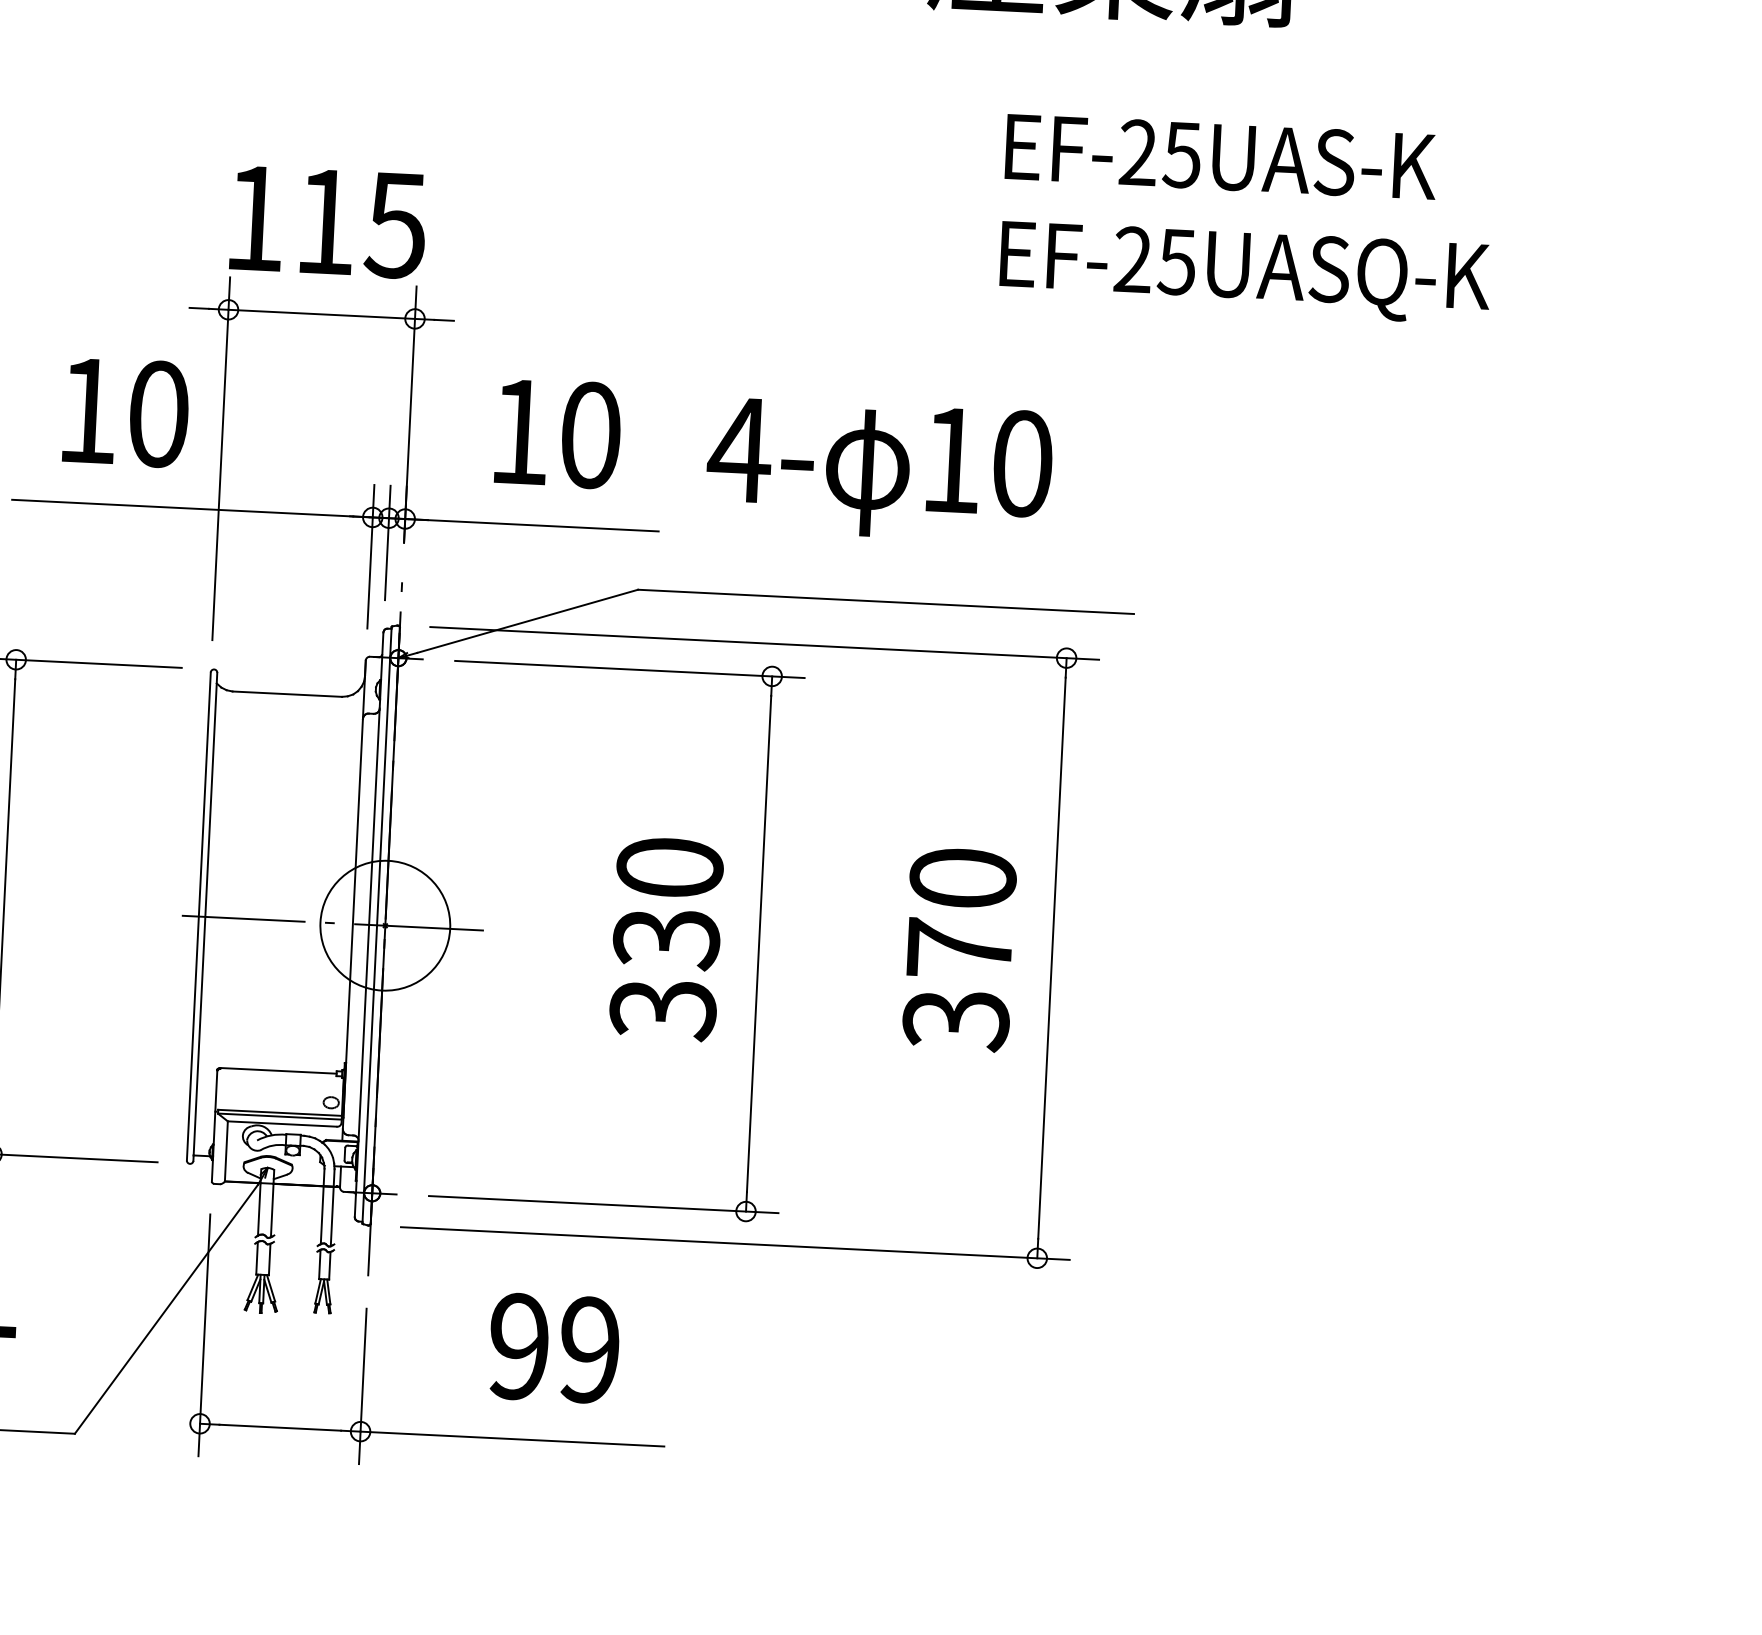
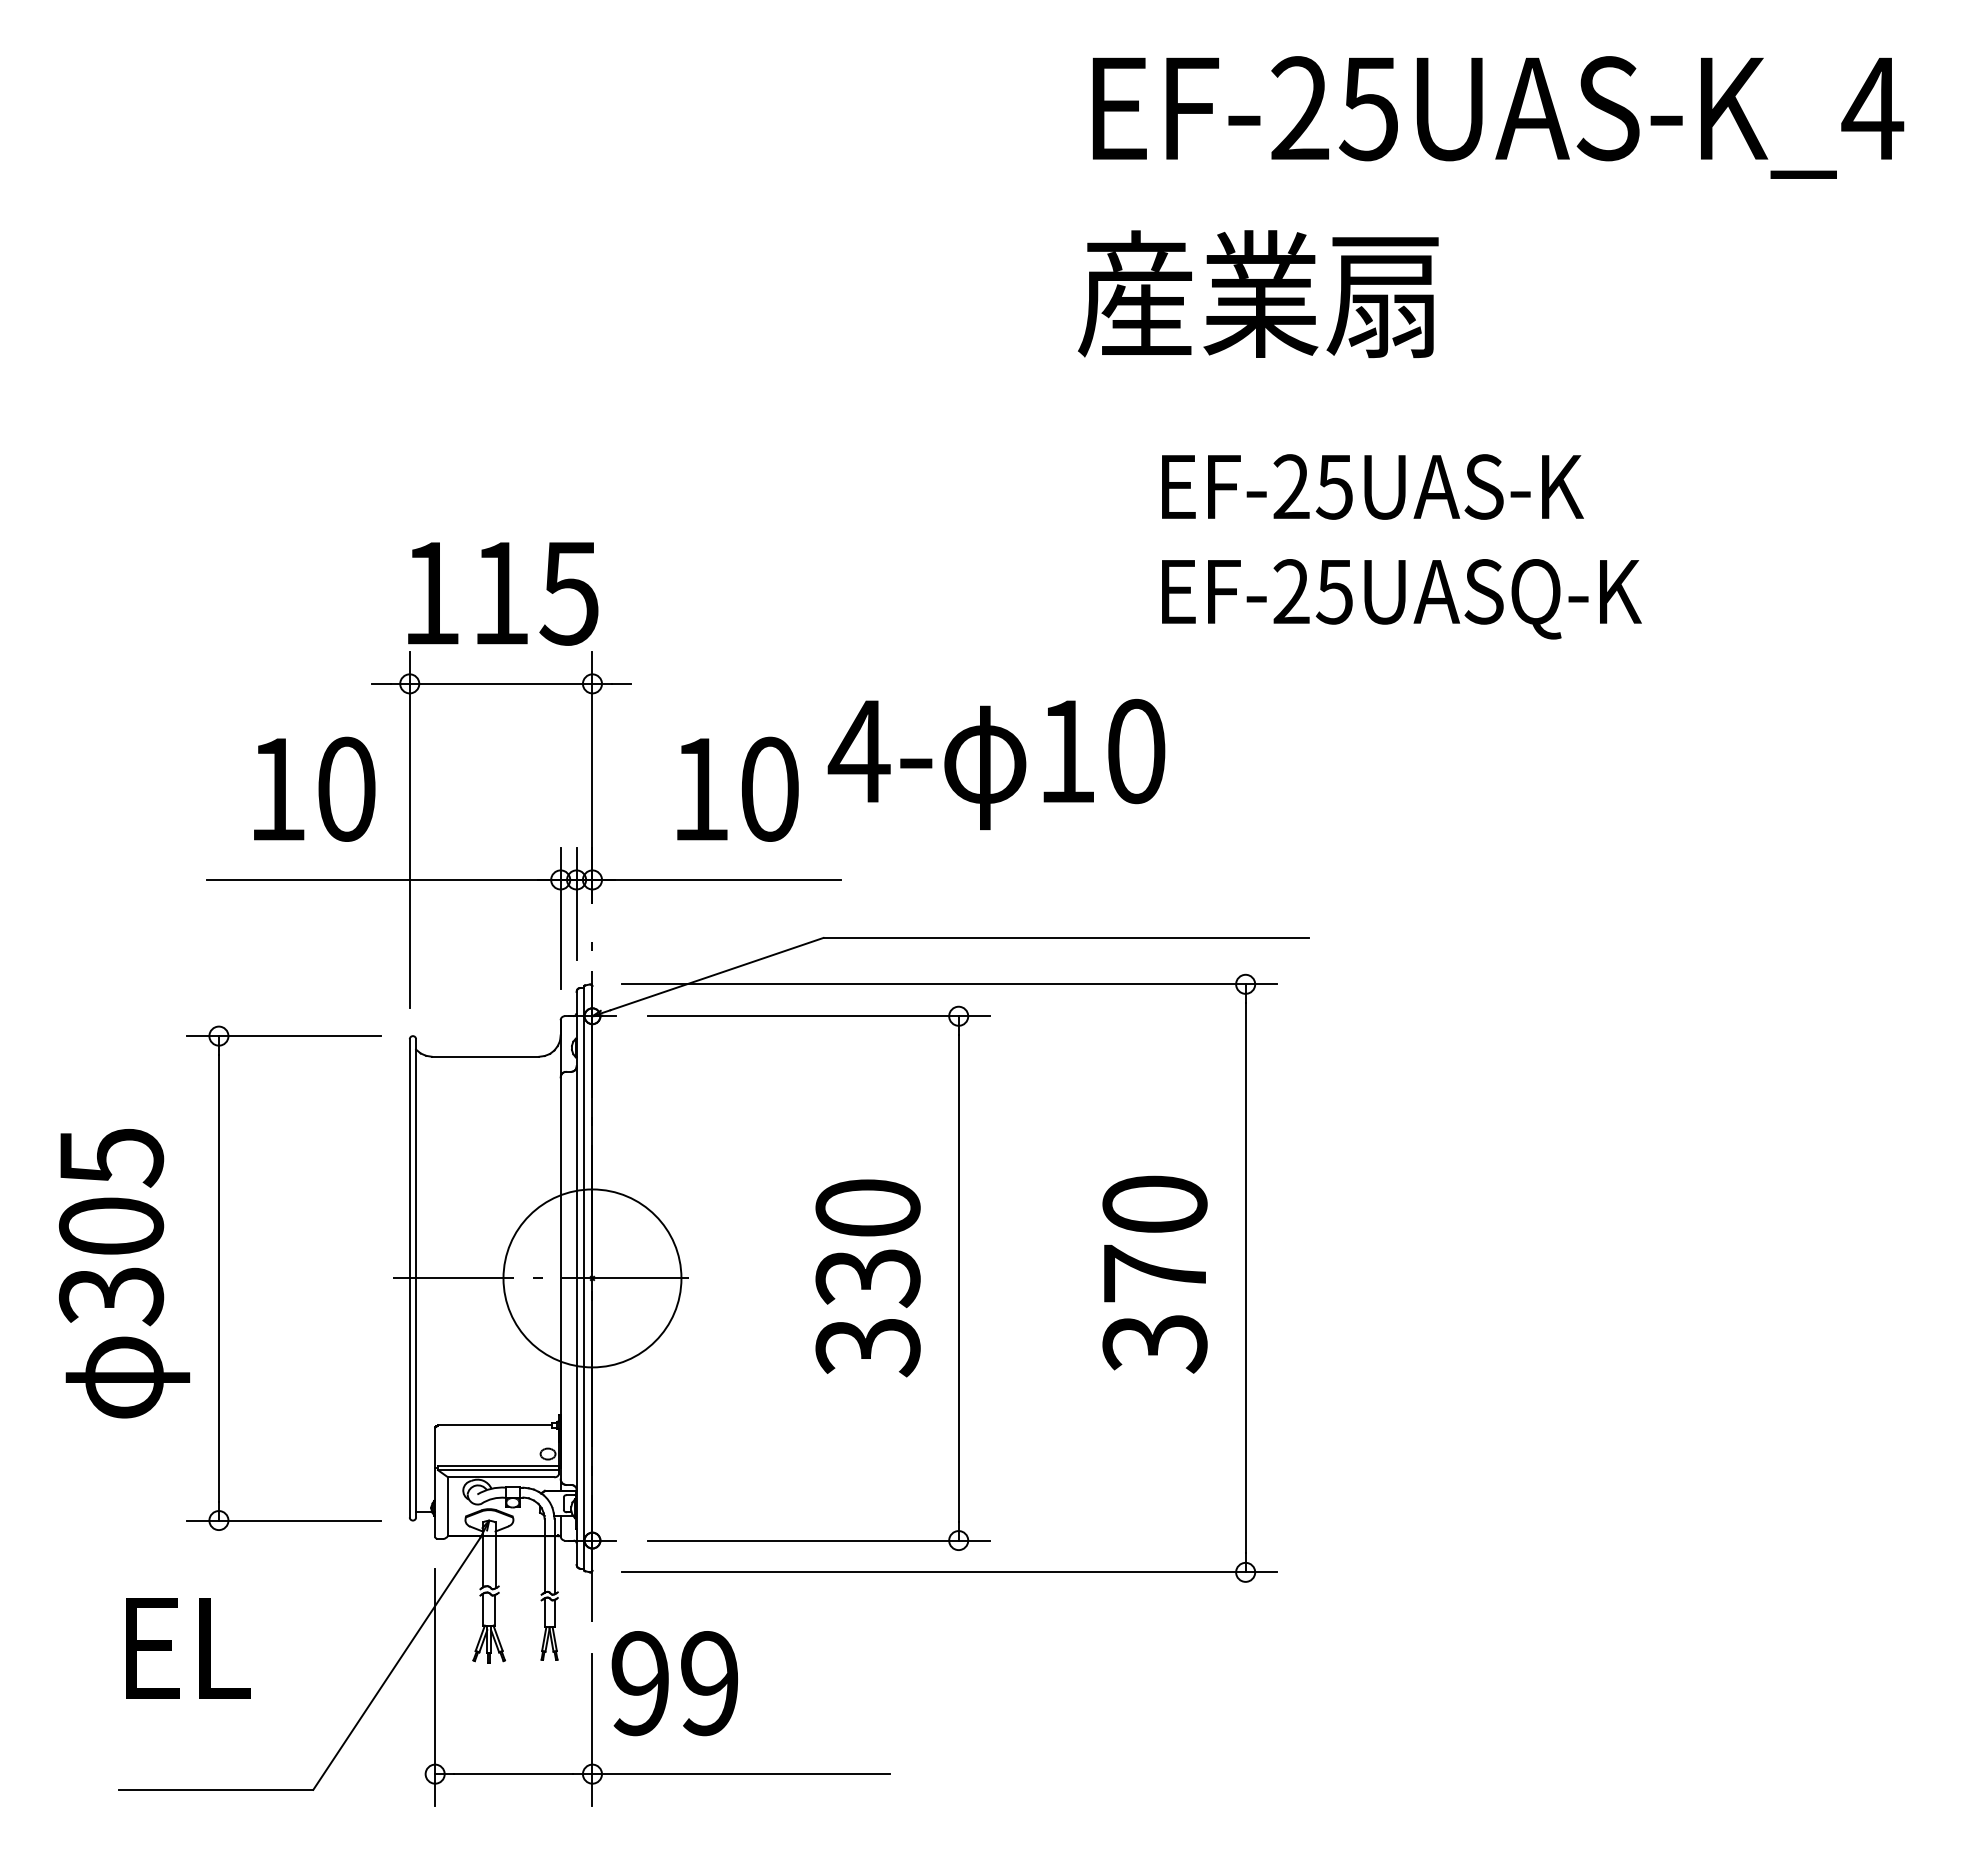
text: (879, 470) -> (996, 764), moved
circle: (385, 924) -> (592, 1277), size x1.4
text: (553, 1348) -> (674, 1683), moved

